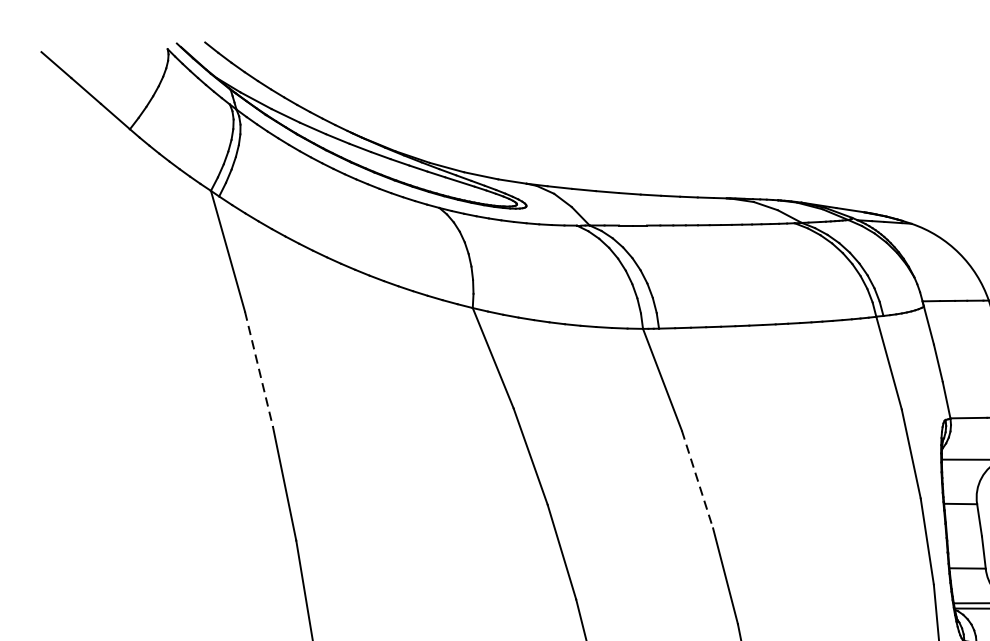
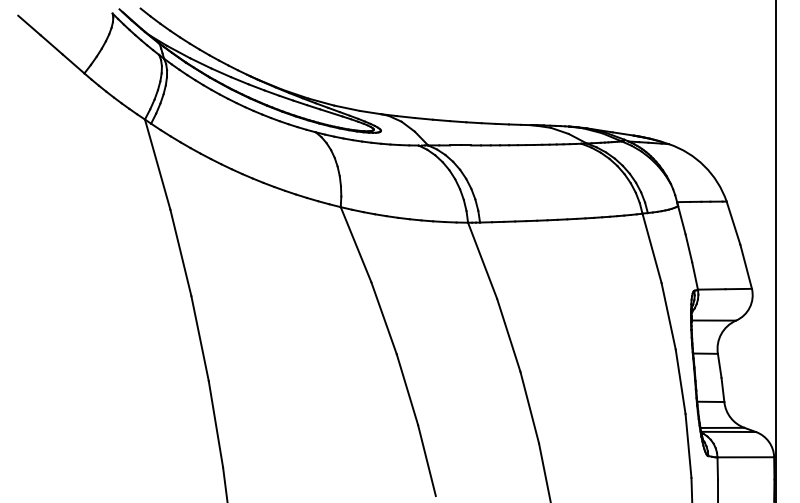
line: (259, 370) -> (181, 253), dashed -> solid
line: (697, 479) -> (508, 335), dashed -> solid

